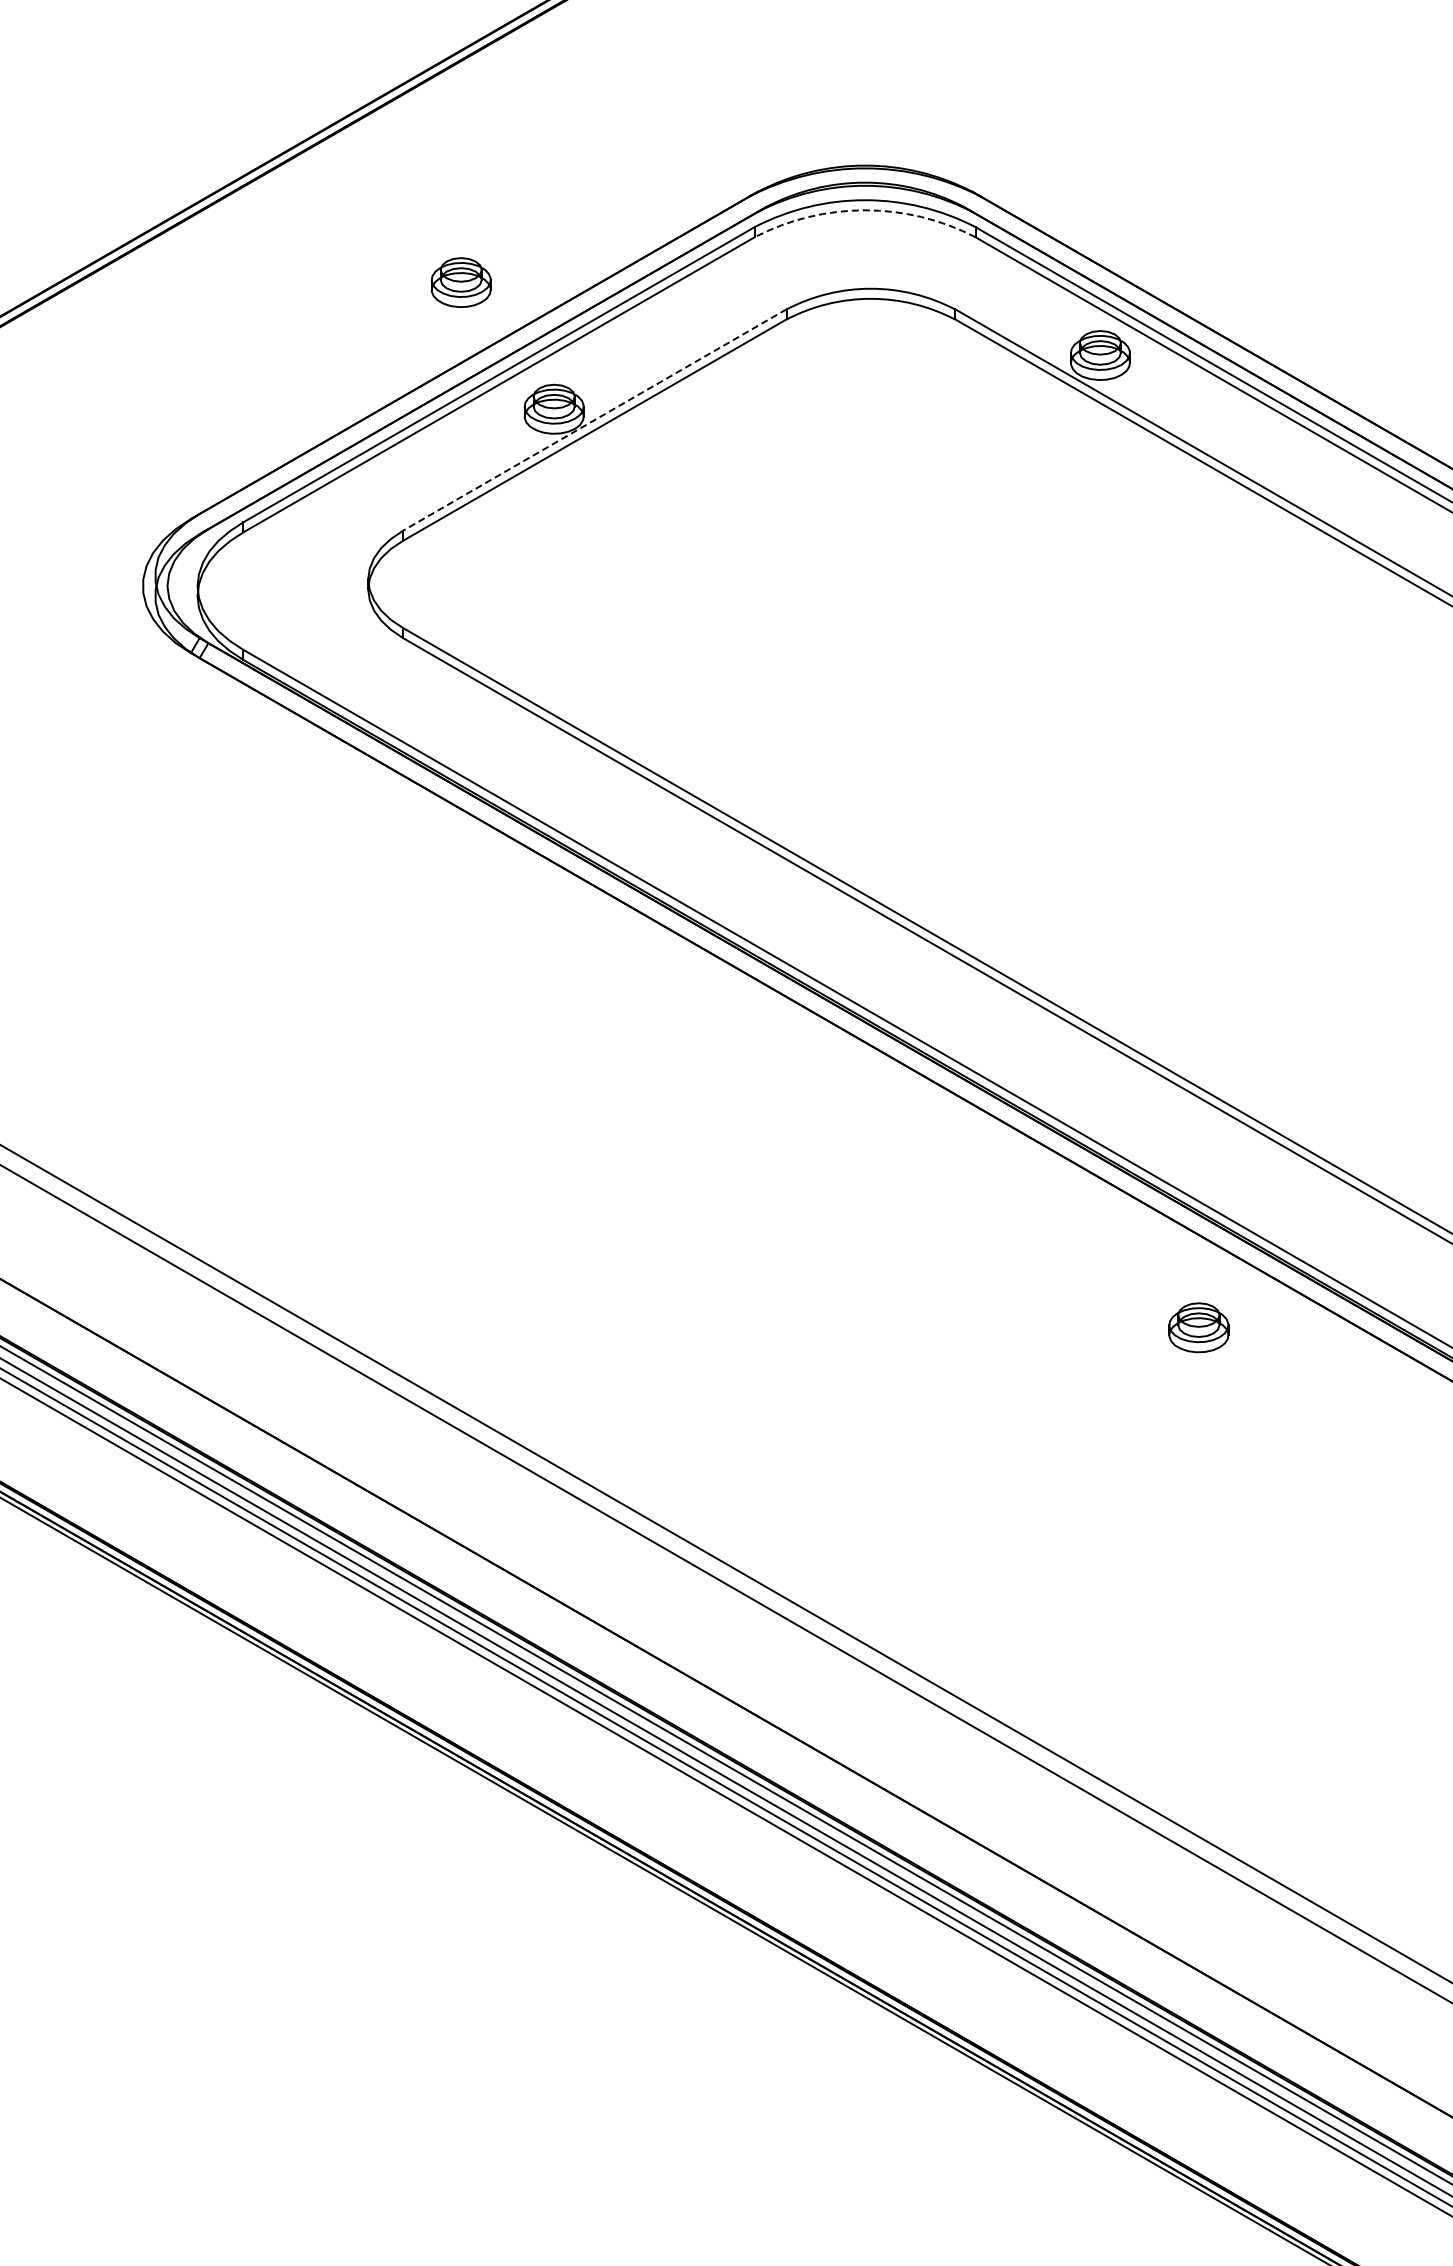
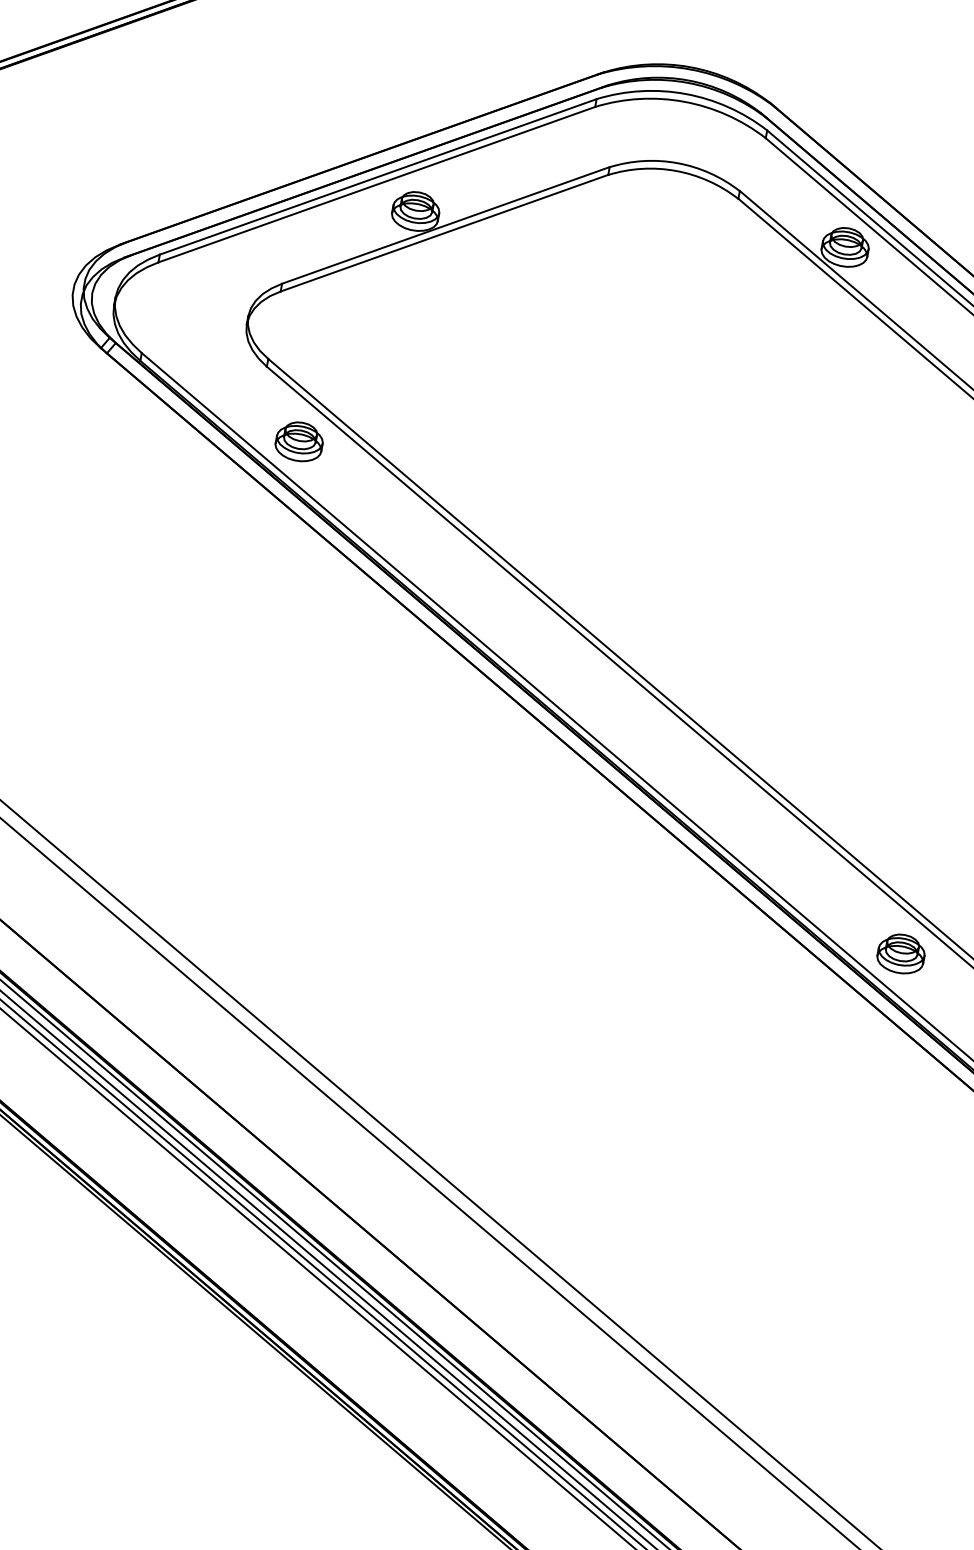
arc: (865, 210) -> (684, 102), dashed -> solid
part: (460, 282) -> (298, 441), moved
line: (594, 420) -> (445, 225), dashed -> solid
part: (1198, 1327) -> (901, 953), moved

